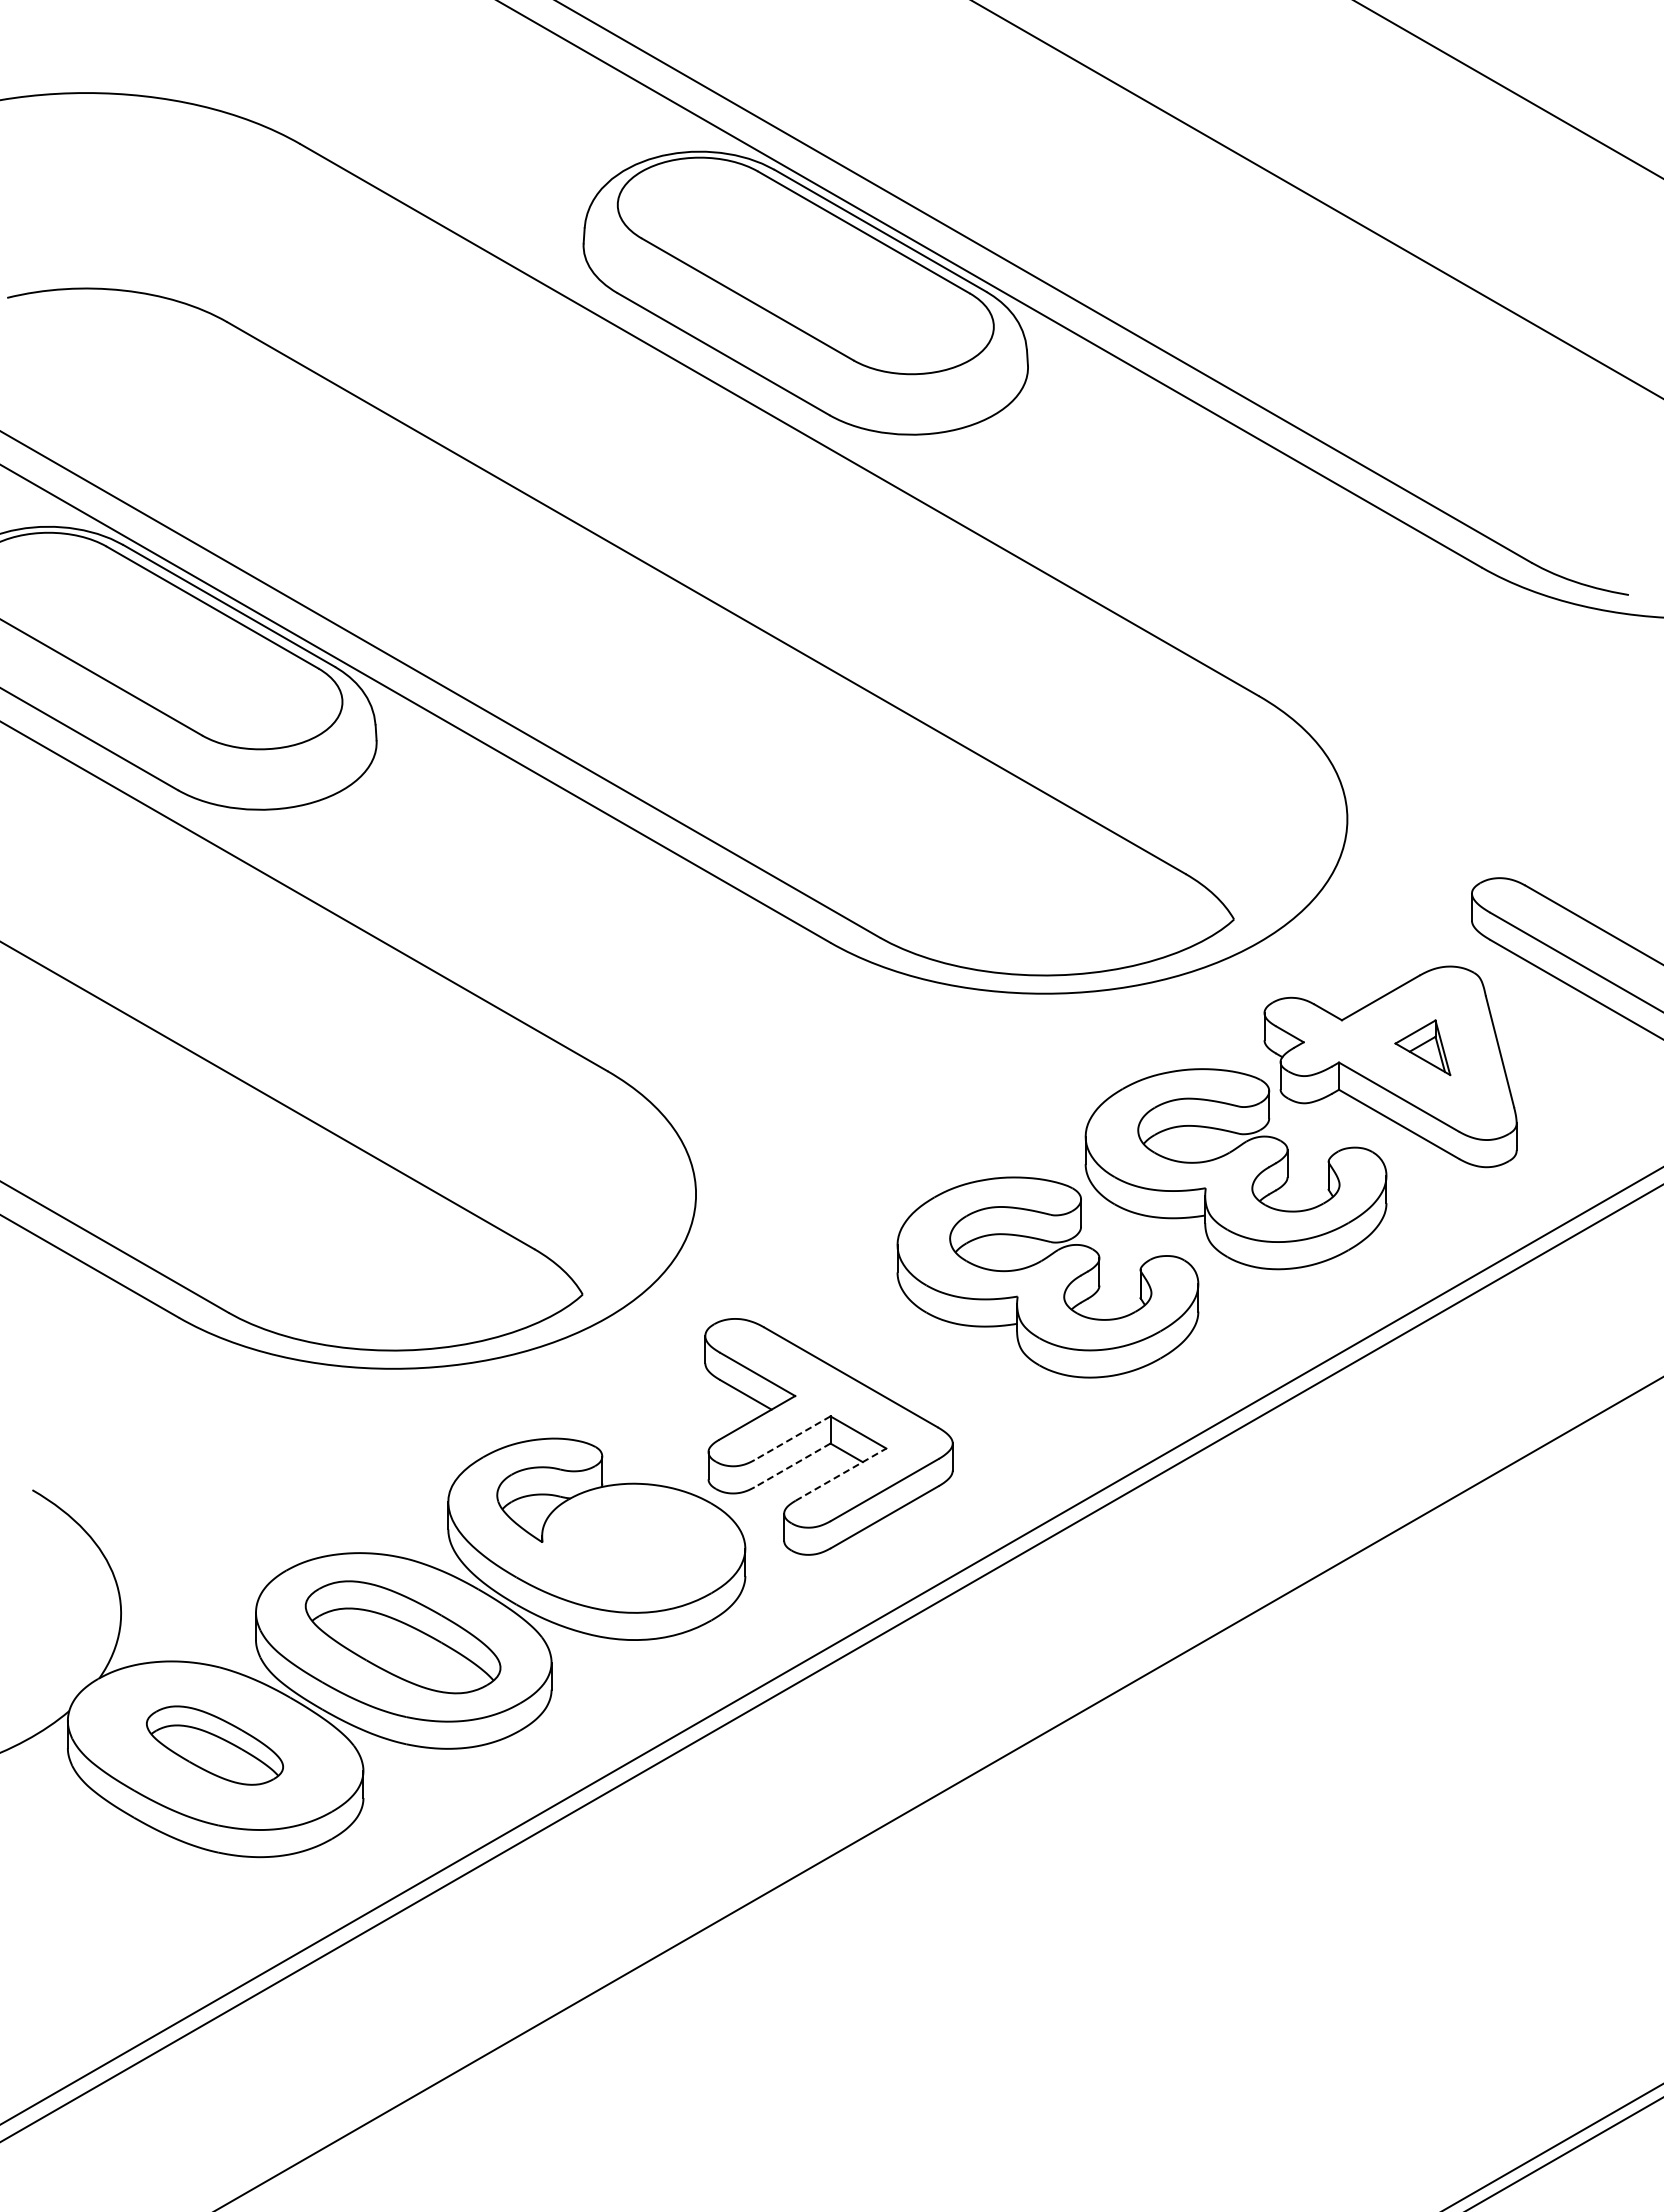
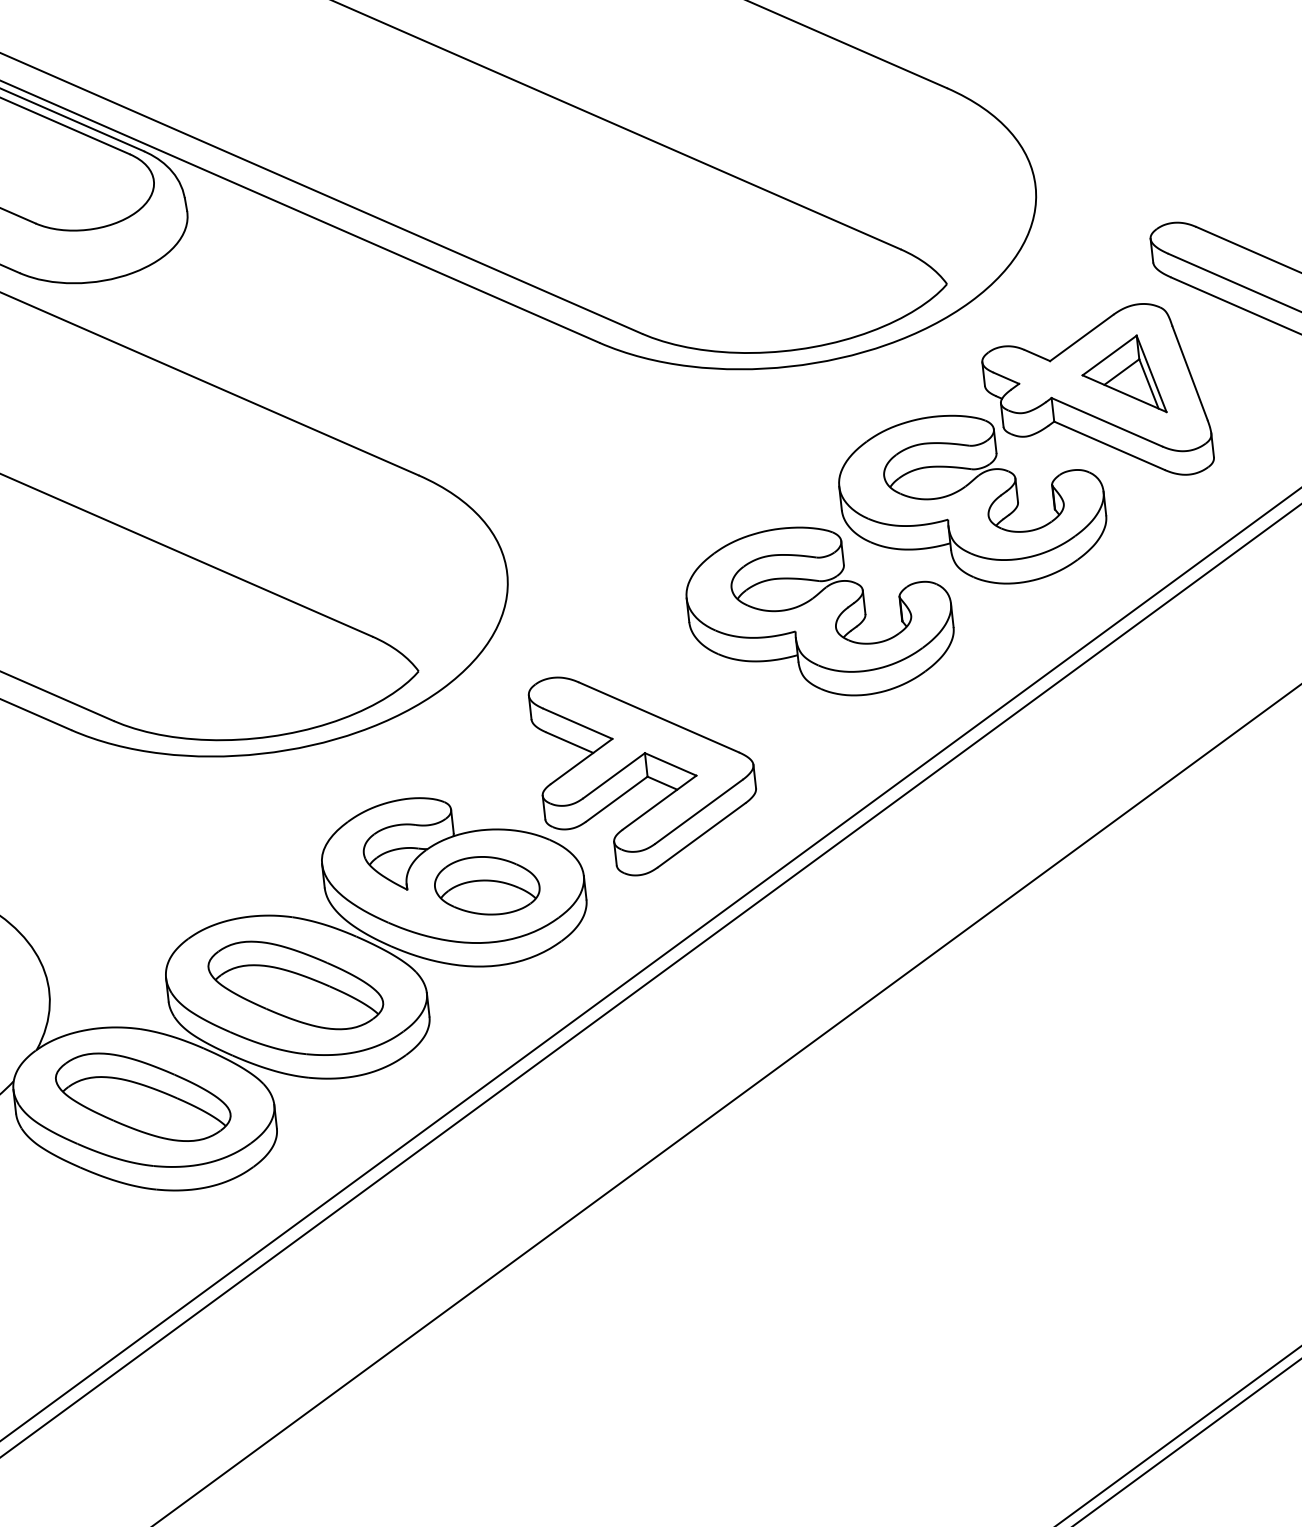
part: (1422, 1047) -> (1122, 377), size x1.67
line: (792, 1438) -> (614, 775), dashed -> solid
line: (792, 1465) -> (616, 799), dashed -> solid
line: (841, 1474) -> (660, 802), dashed -> solid
part: (633, 1547) -> (486, 885), added
part: (214, 1745) -> (142, 1097), size x1.43

